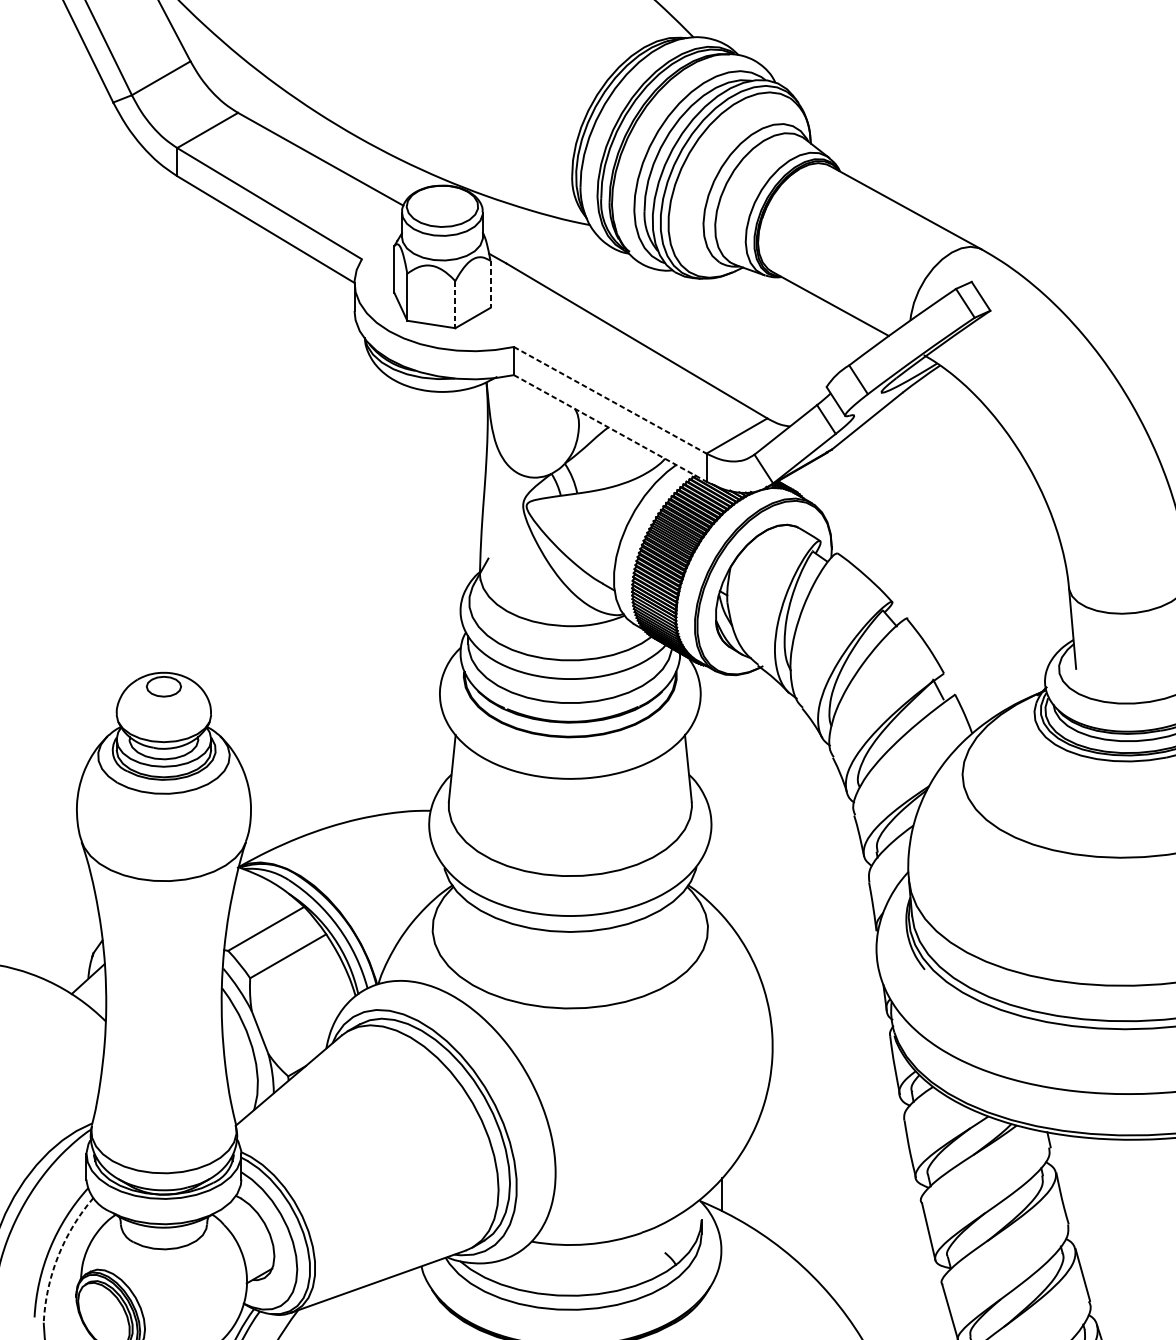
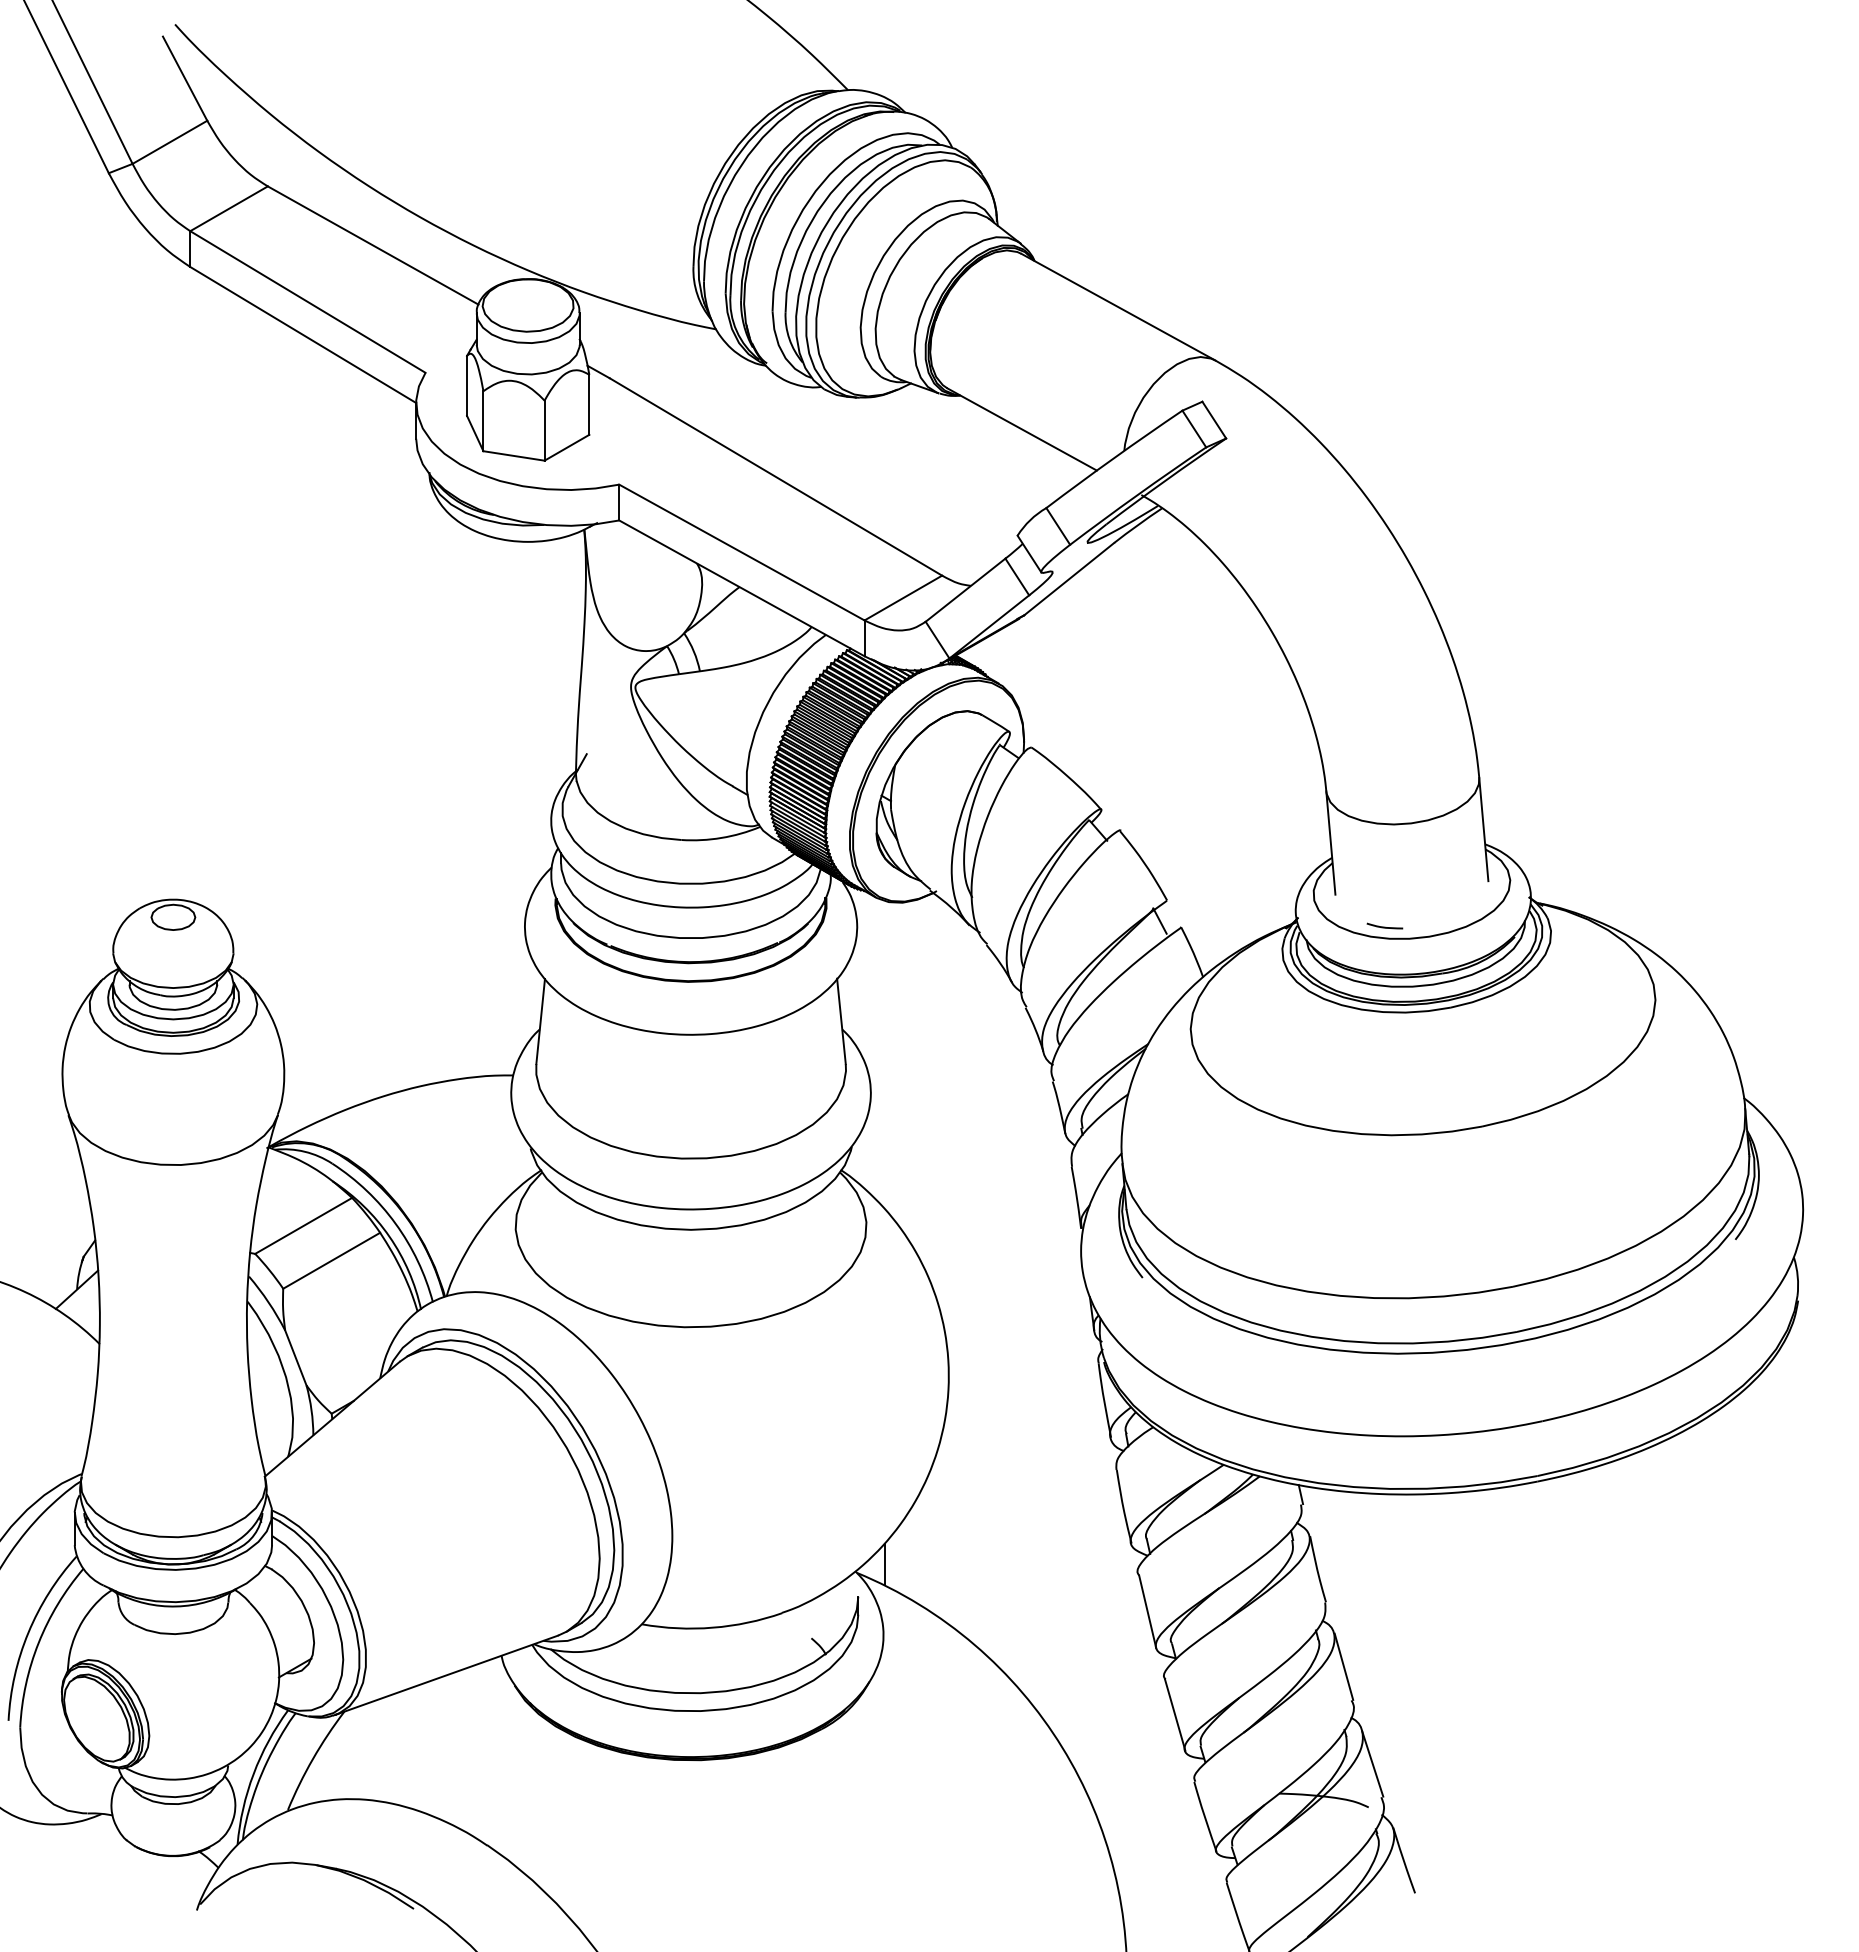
line: (490, 284) -> (589, 404), dashed -> solid
line: (455, 304) -> (544, 430), dashed -> solid
line: (610, 400) -> (742, 552), dashed -> solid
line: (610, 428) -> (742, 588), dashed -> solid
curve: (1114, 693) -> (1384, 926), added
arc: (58, 1255) -> (38, 1642), dashed -> solid

